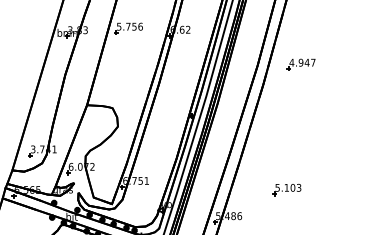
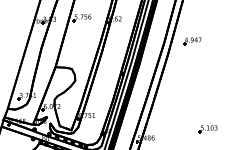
part: (285, 190) -> (207, 129), moved

